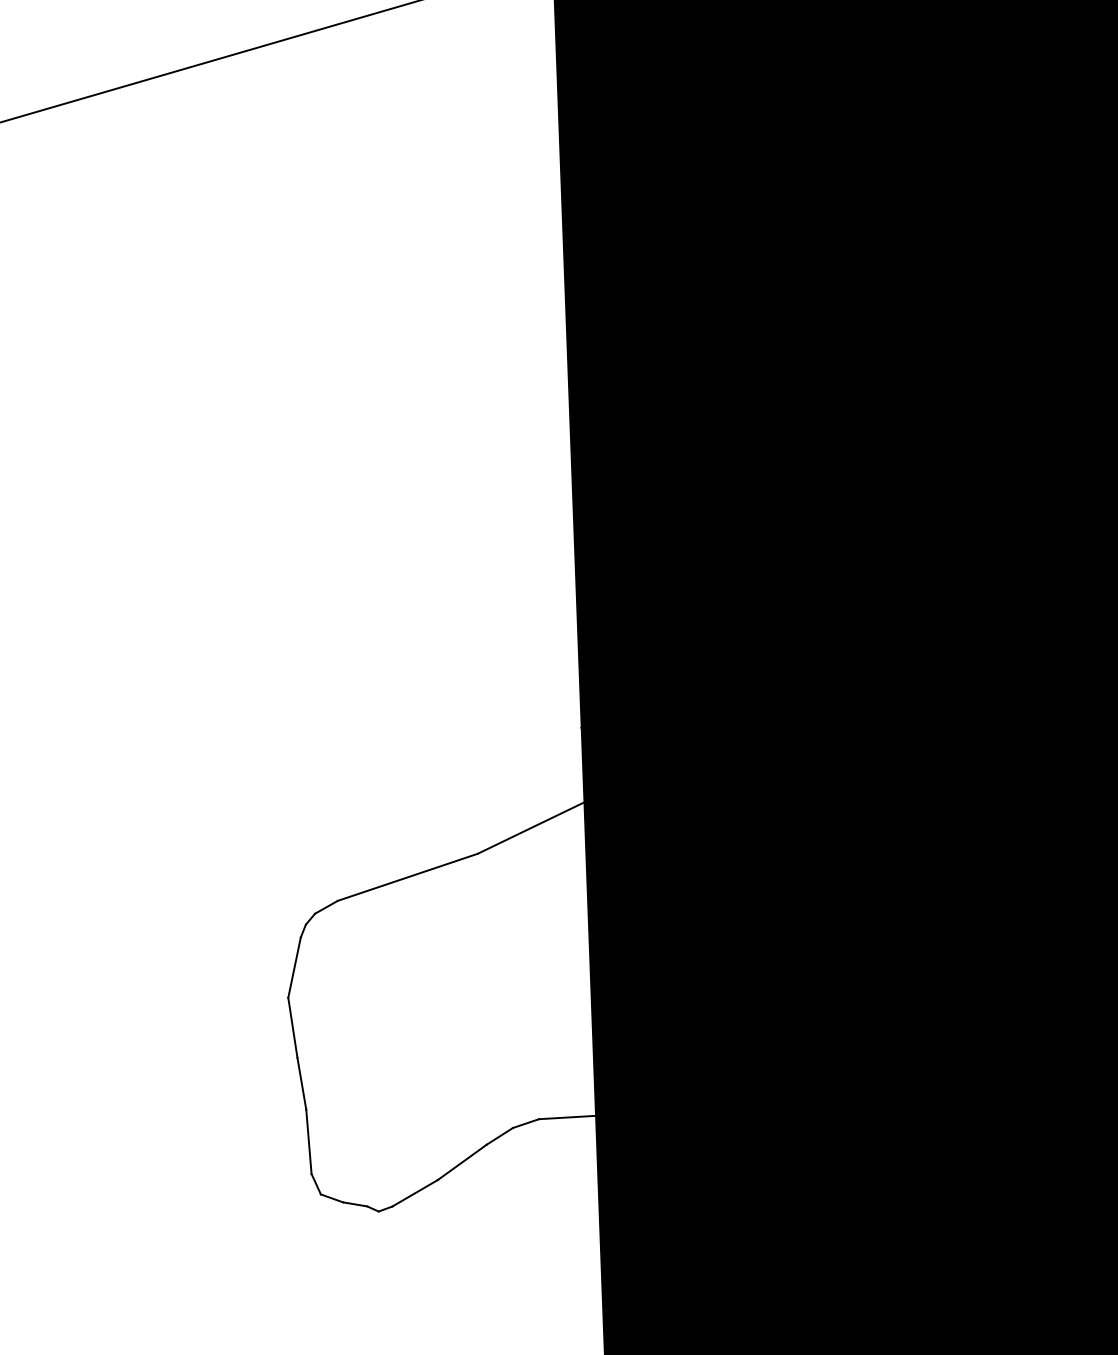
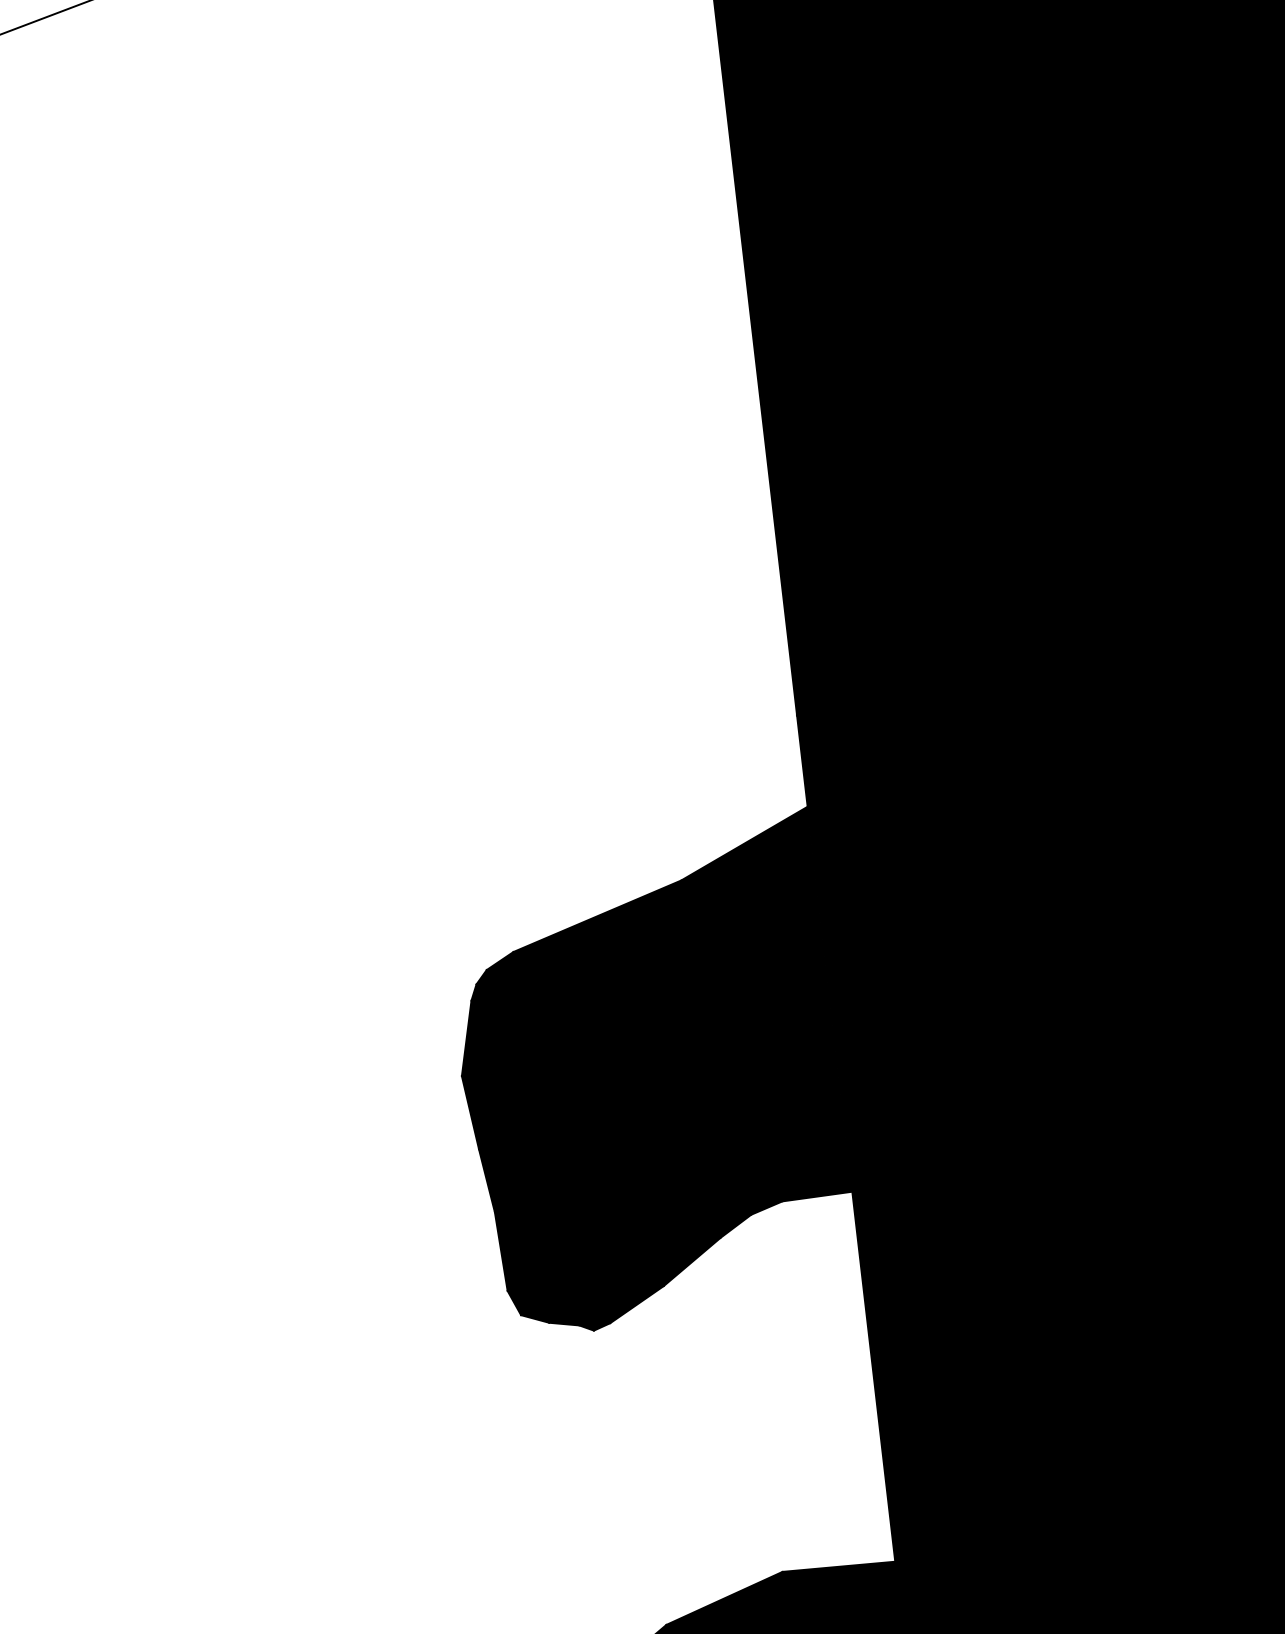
fill: (441, 1006) -> (651, 1072), added

